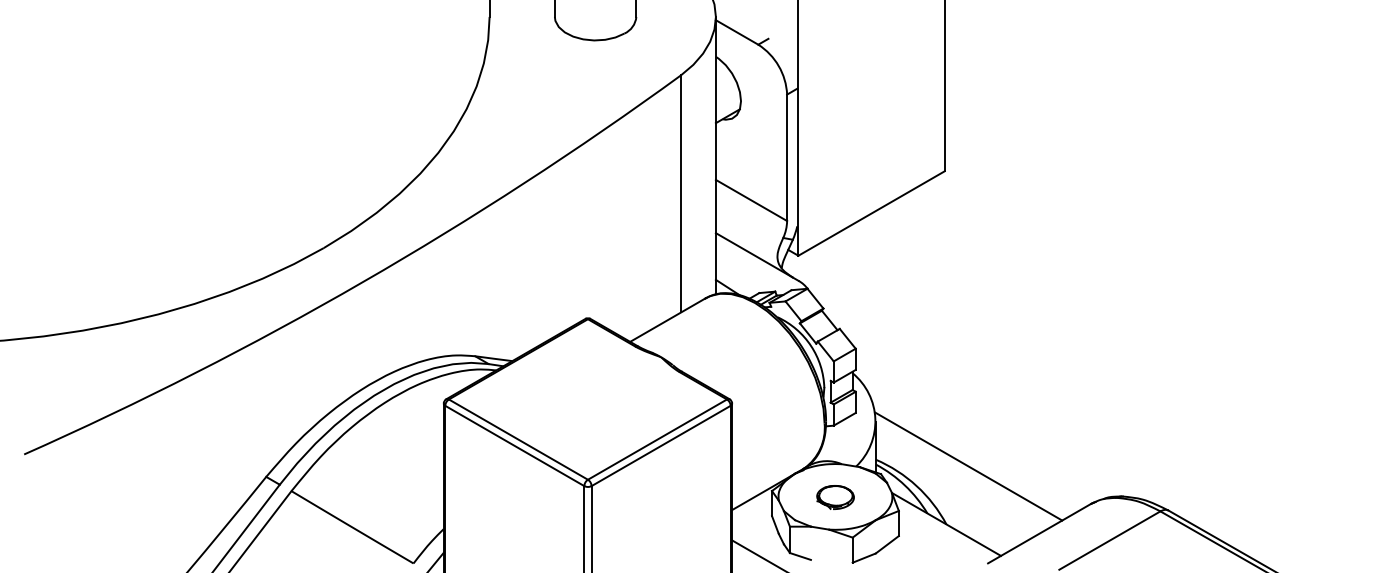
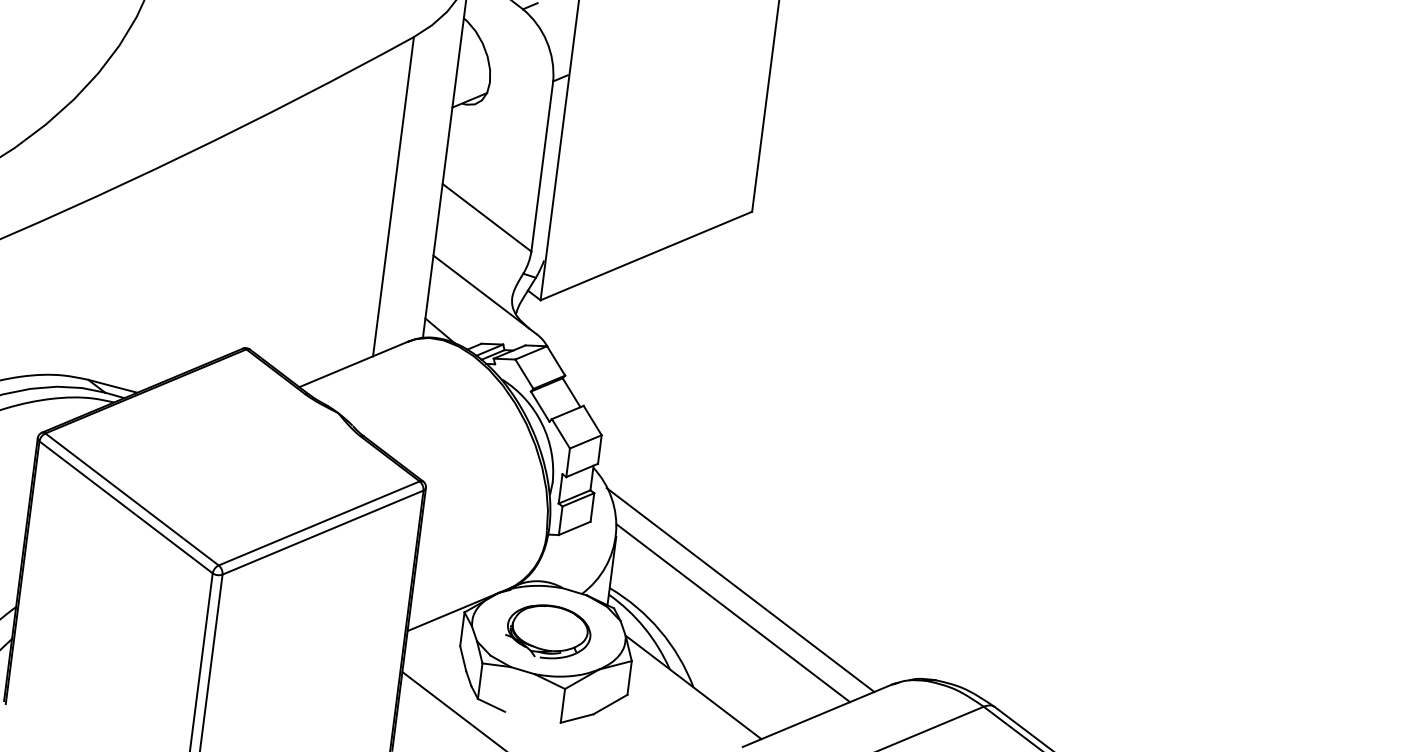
line: (971, 448) -> (740, 589), added
part: (835, 497) -> (548, 632), size x1.67

